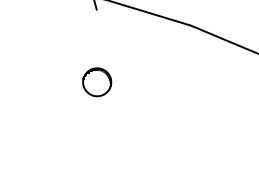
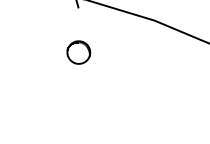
part: (96, 82) -> (78, 52), moved

